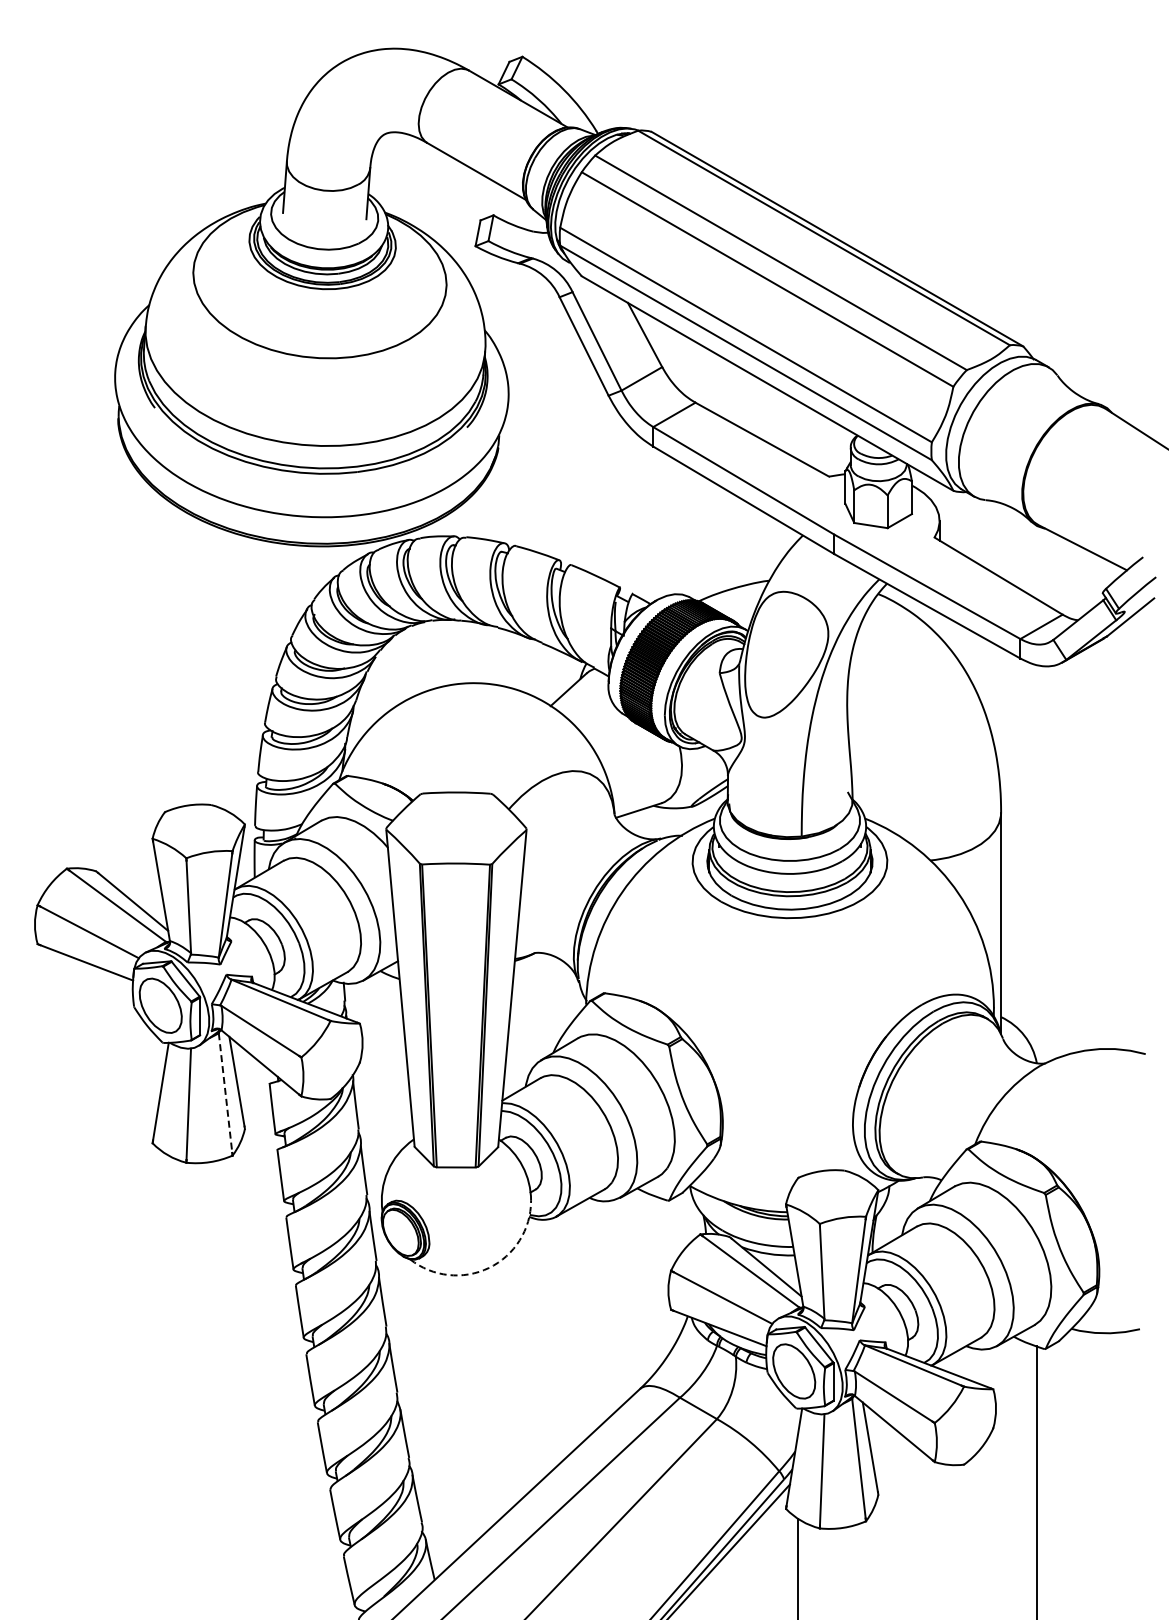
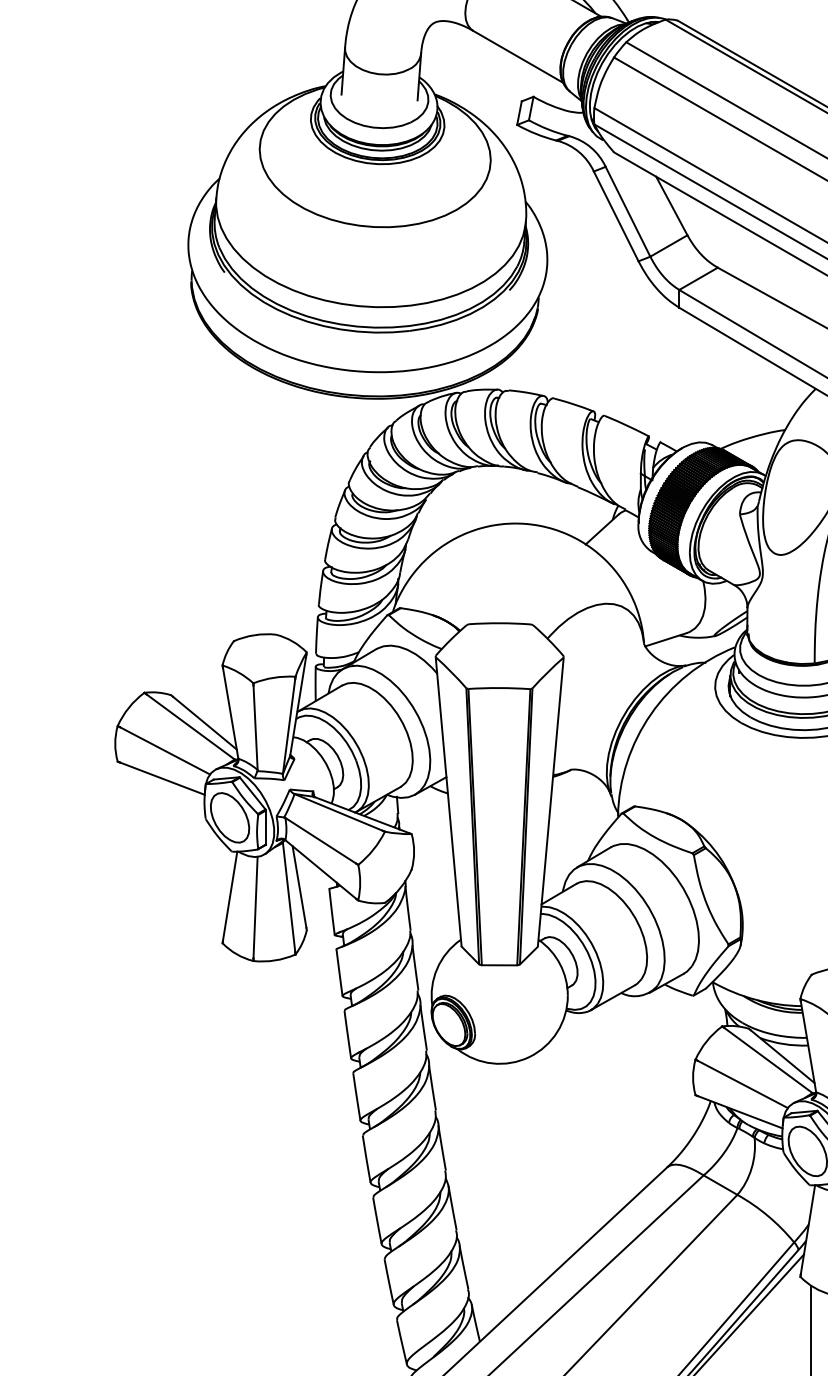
line: (225, 1093) -> (289, 897), dashed -> solid
arc: (488, 1267) -> (528, 1056), dashed -> solid

